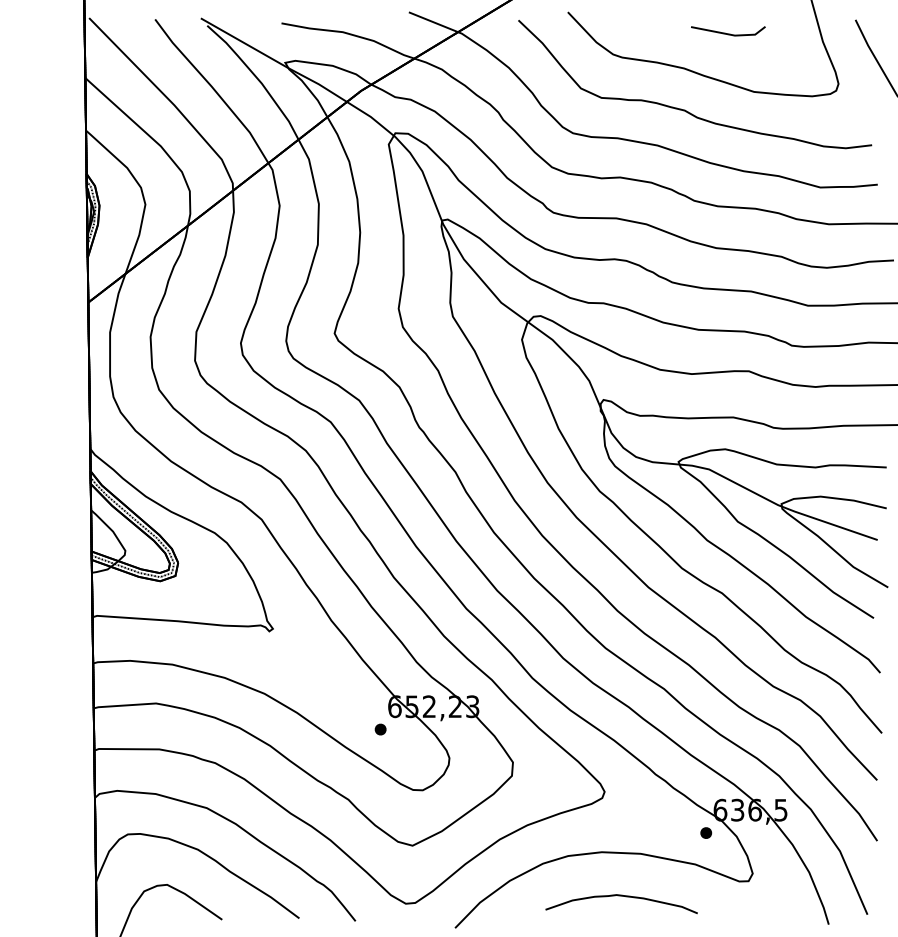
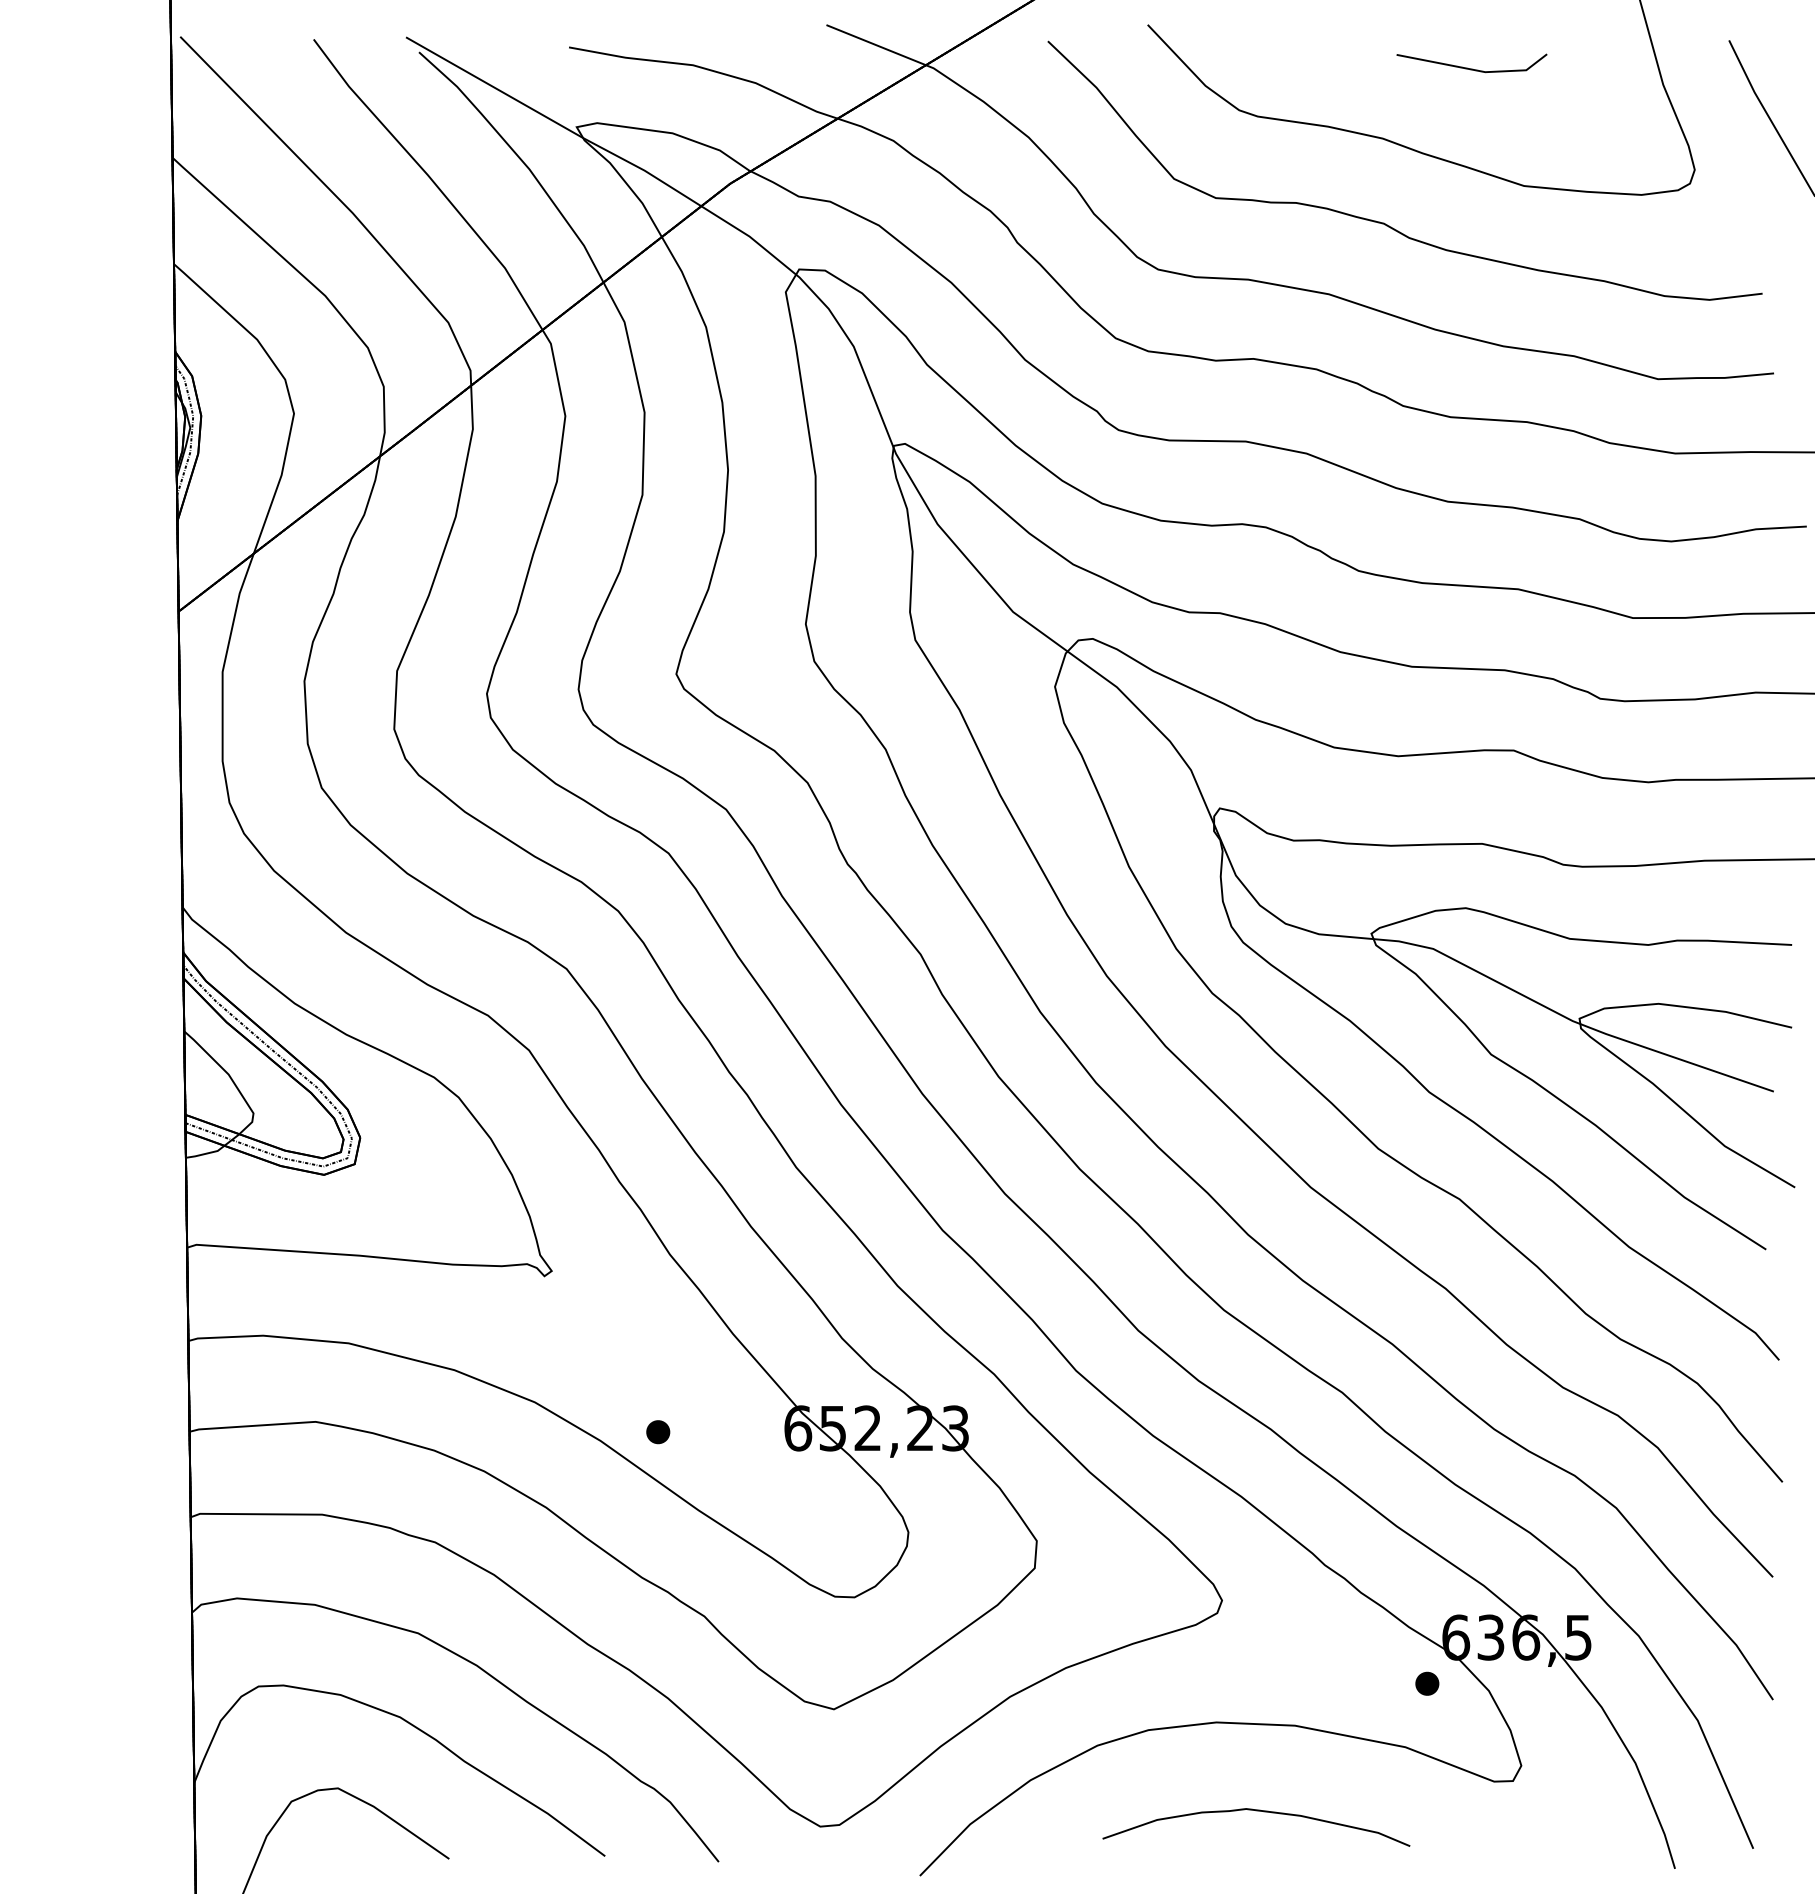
part: (380, 729) -> (657, 1432), moved

